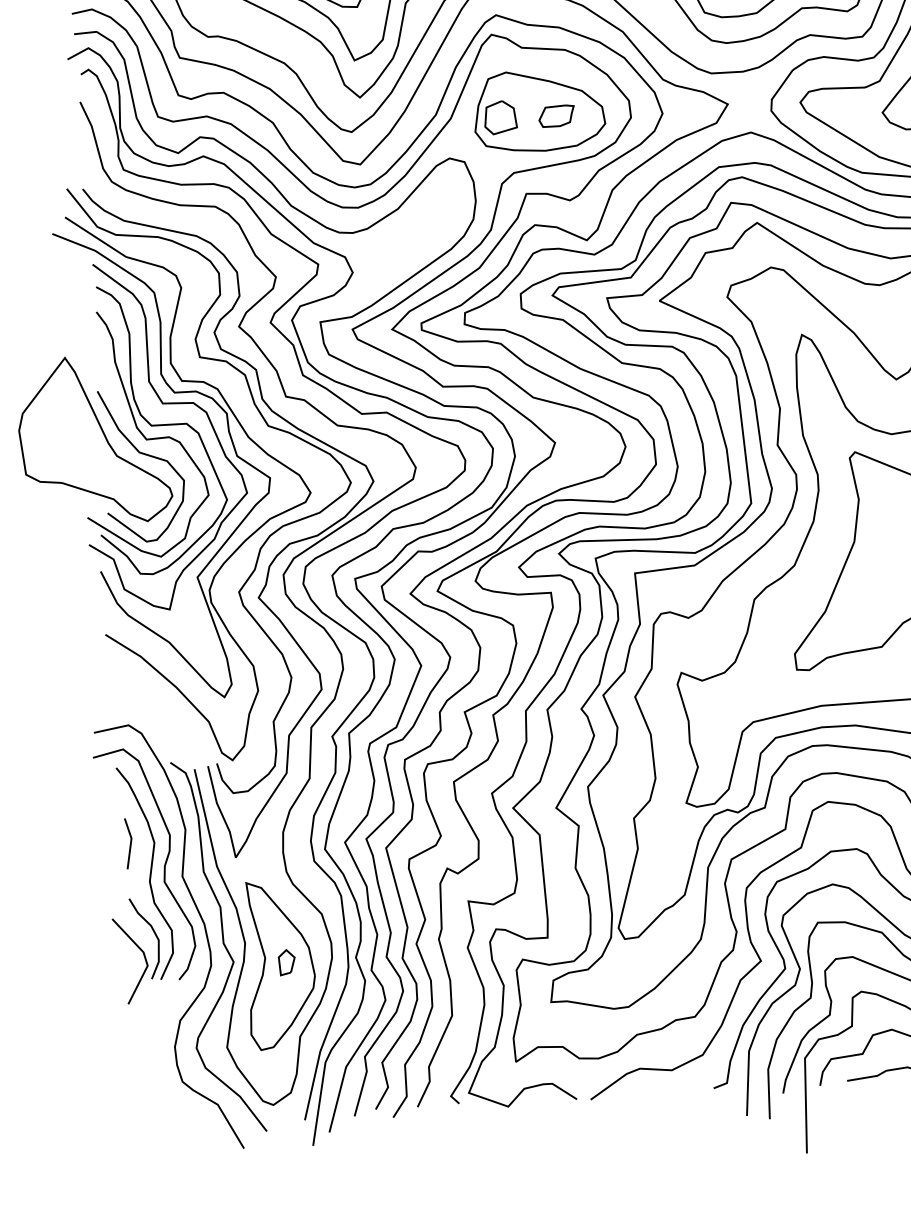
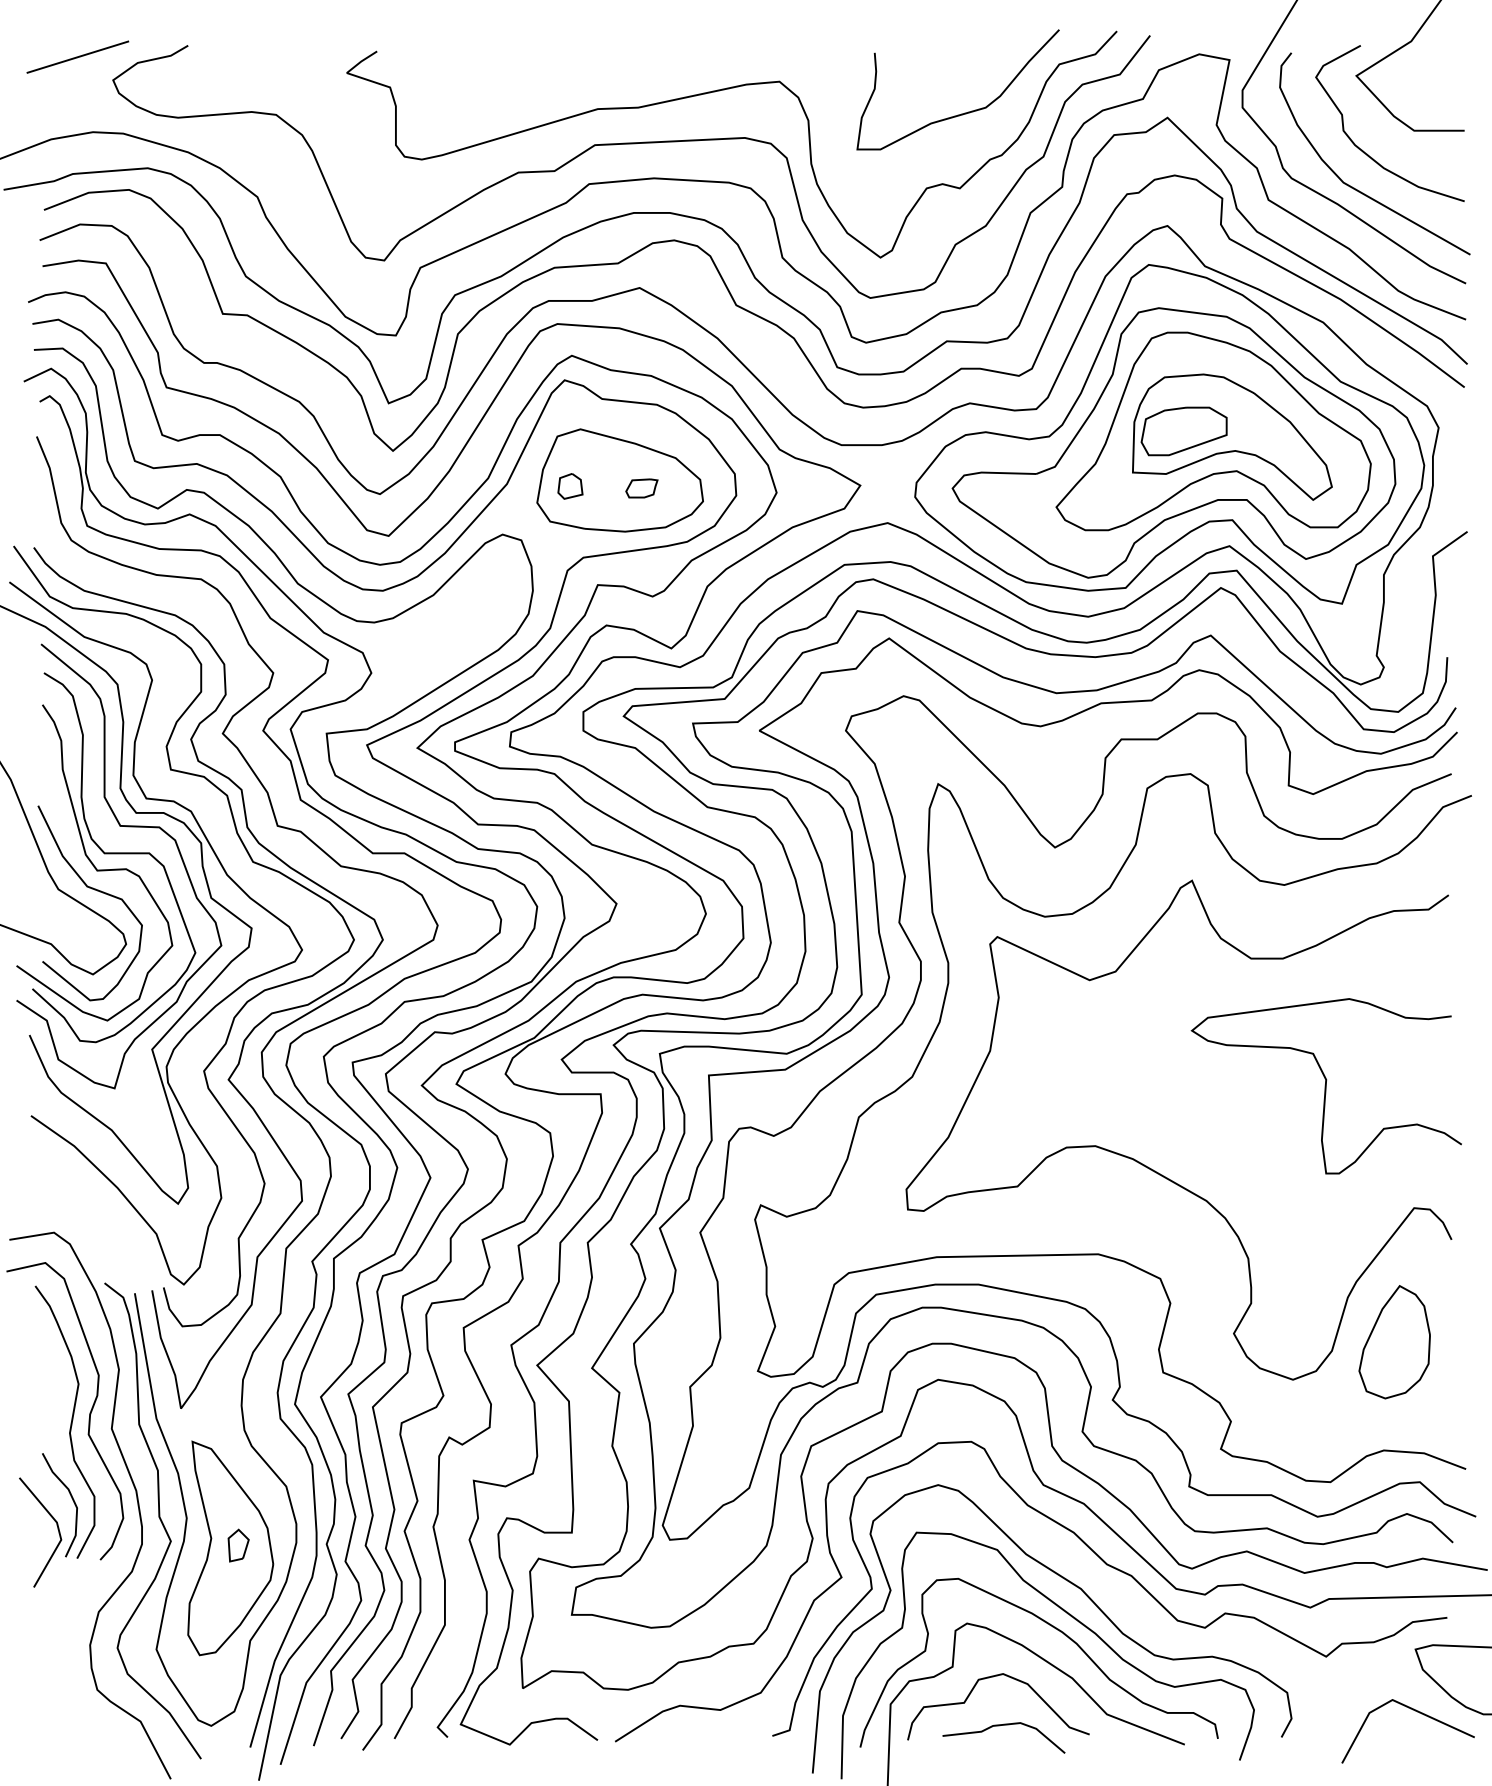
part: (556, 116) -> (641, 488), size x0.7
part: (500, 117) -> (570, 486), size x0.6
line: (130, 843) -> (47, 1382), removed

